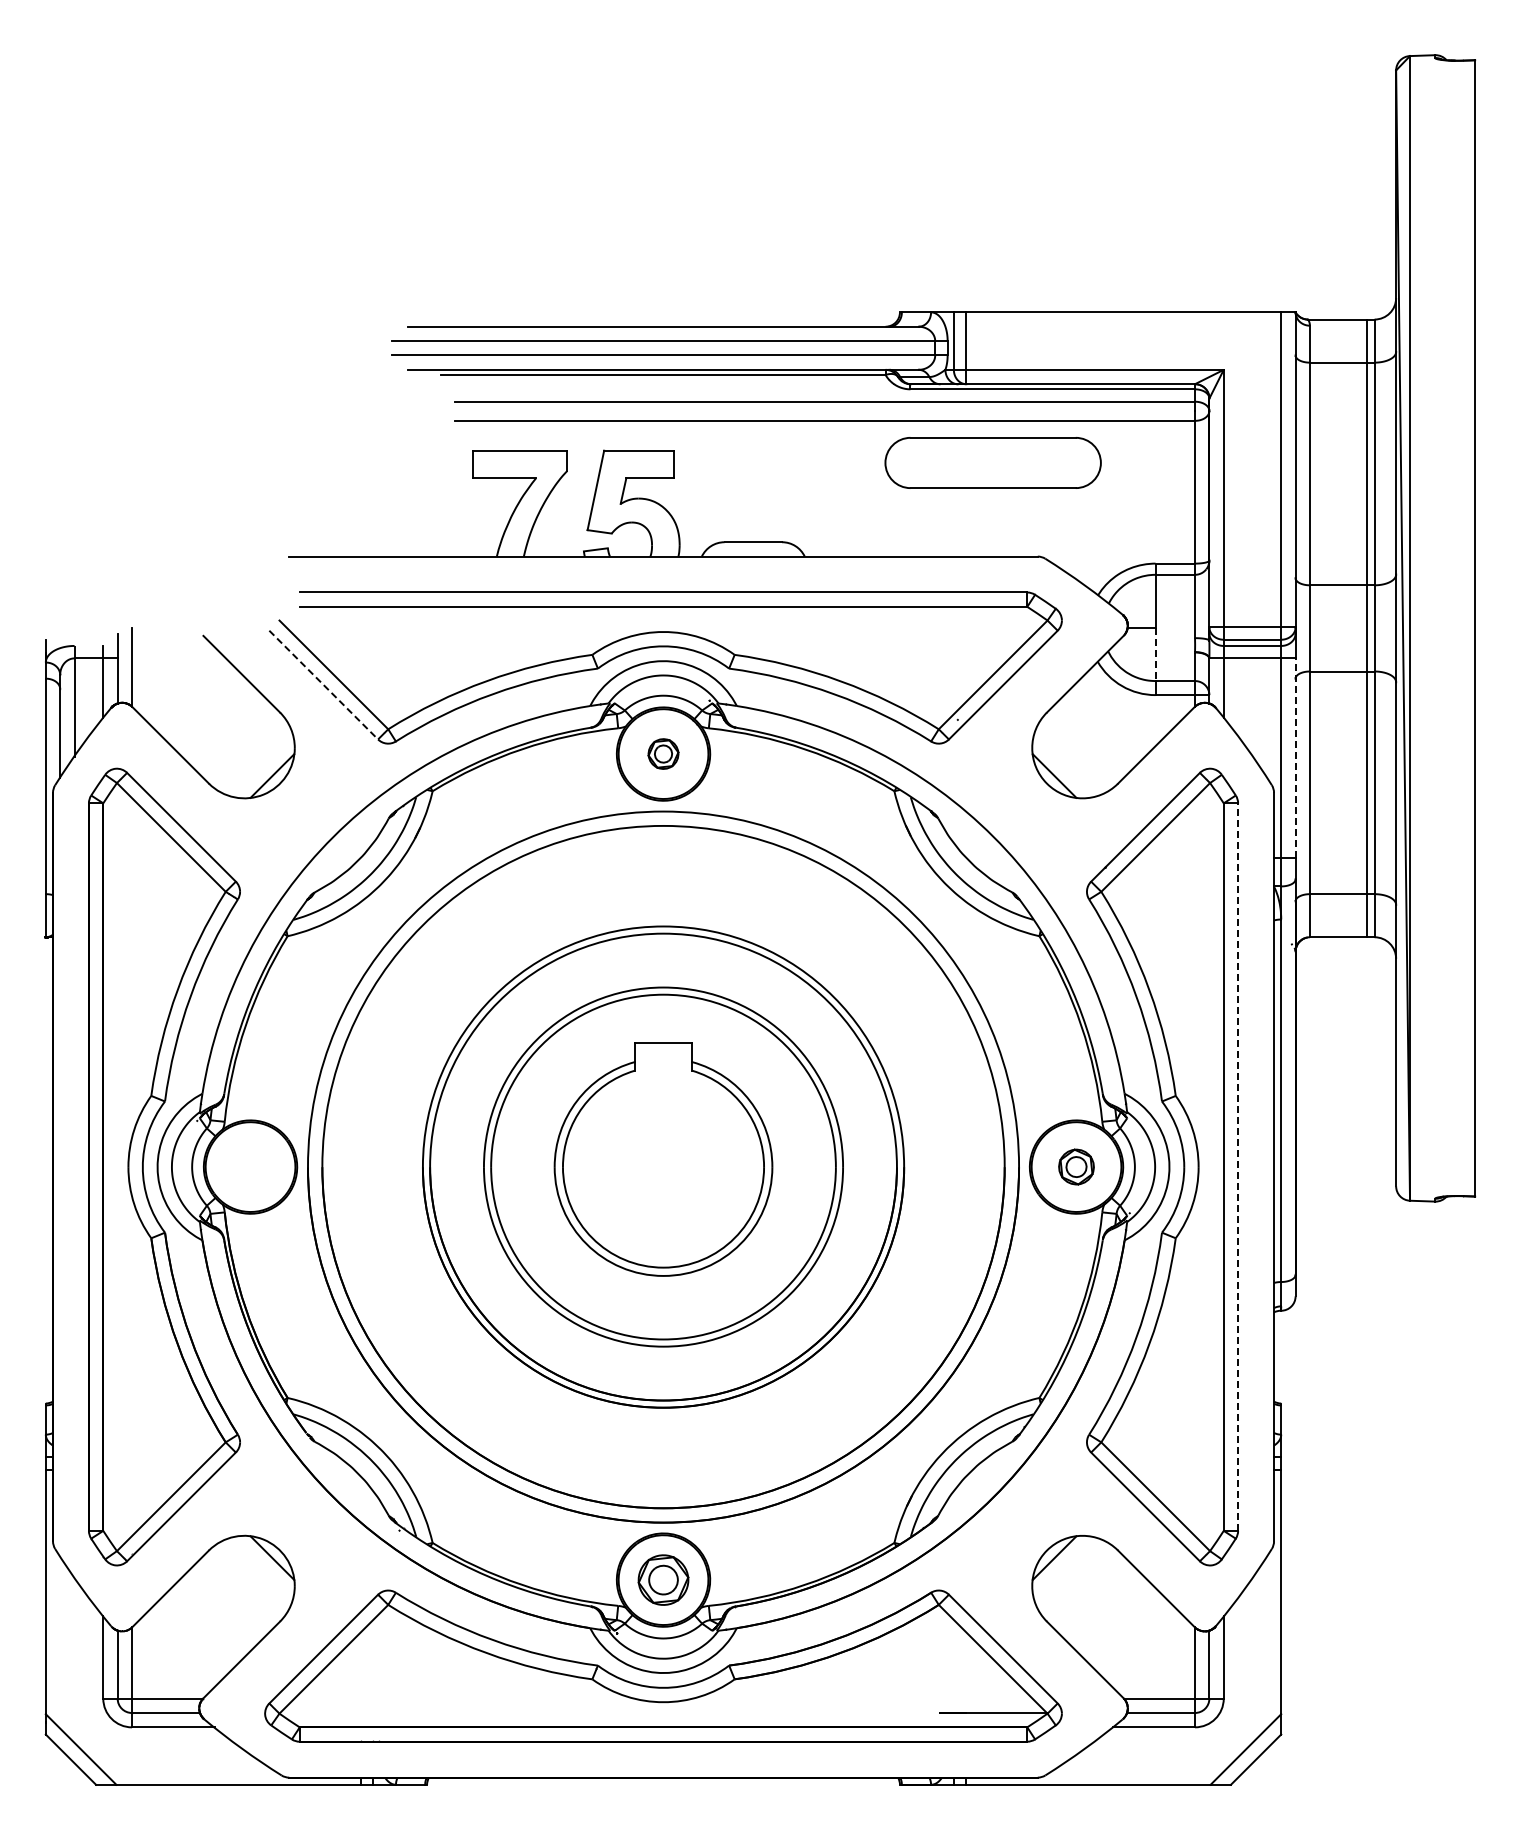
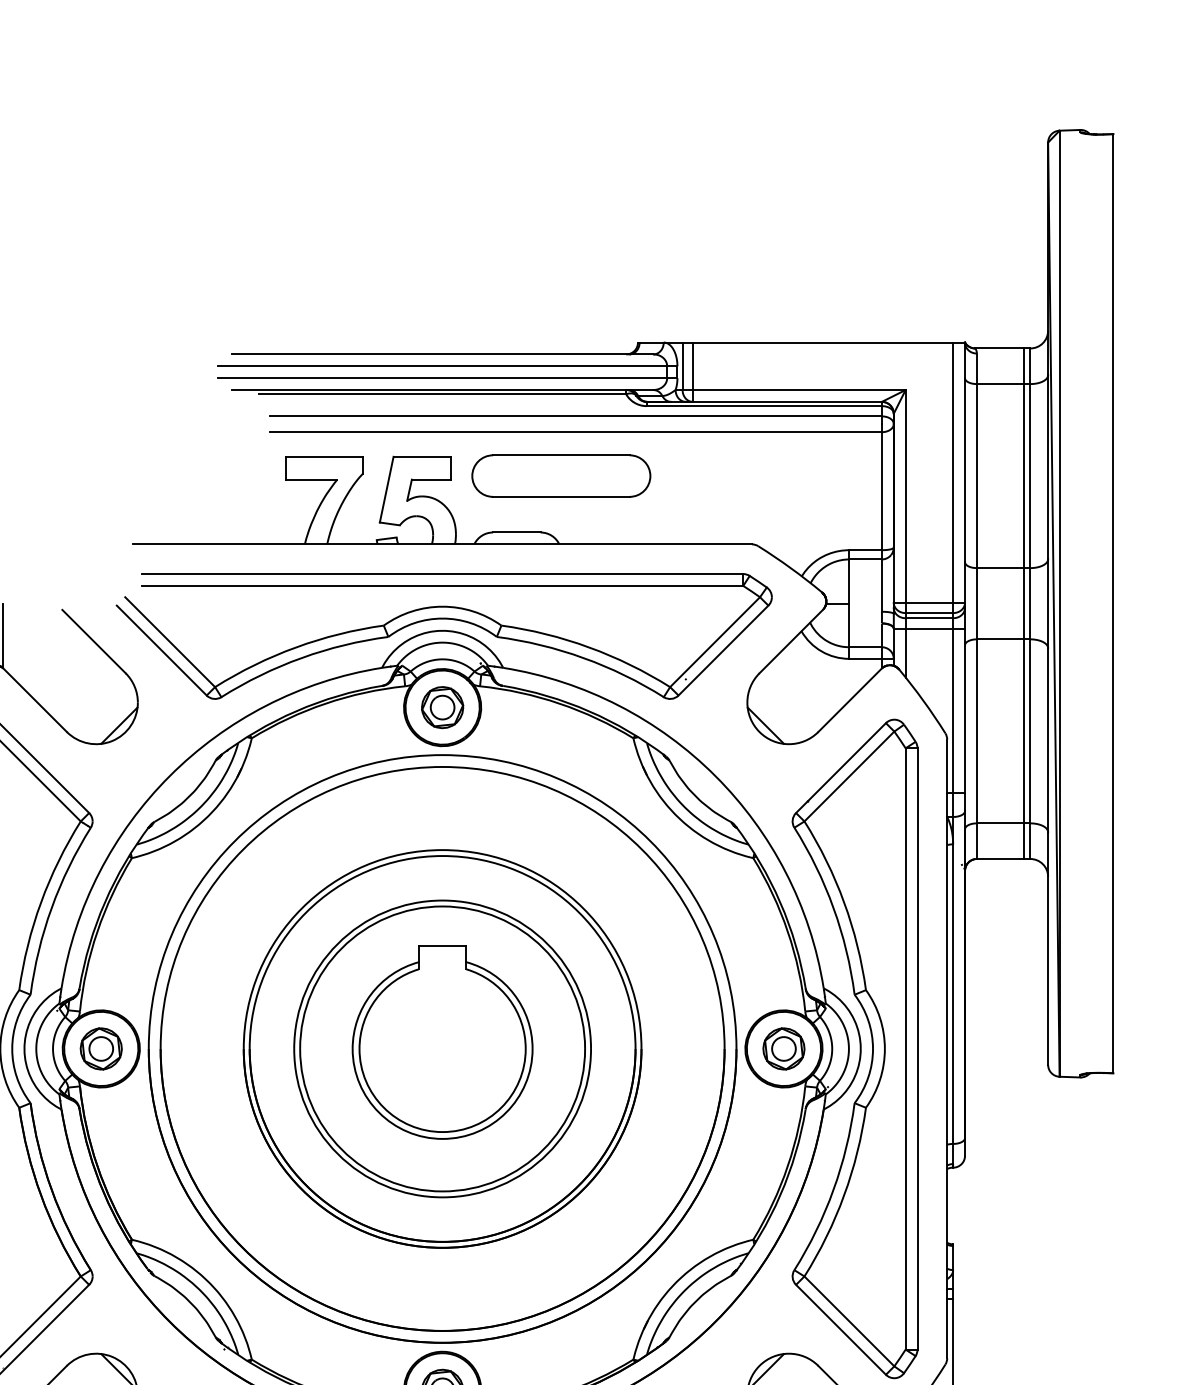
part: (992, 462) -> (560, 475), moved
line: (1155, 655) -> (849, 626), dashed -> solid
line: (323, 685) -> (161, 650), dashed -> solid
part: (663, 753) -> (442, 707), size x1.67
line: (1295, 758) -> (964, 711), dashed -> solid
part: (250, 1166) -> (101, 1048), added
part: (1076, 1166) -> (783, 1048), size x1.43
line: (1238, 1167) -> (917, 1049), dashed -> solid

